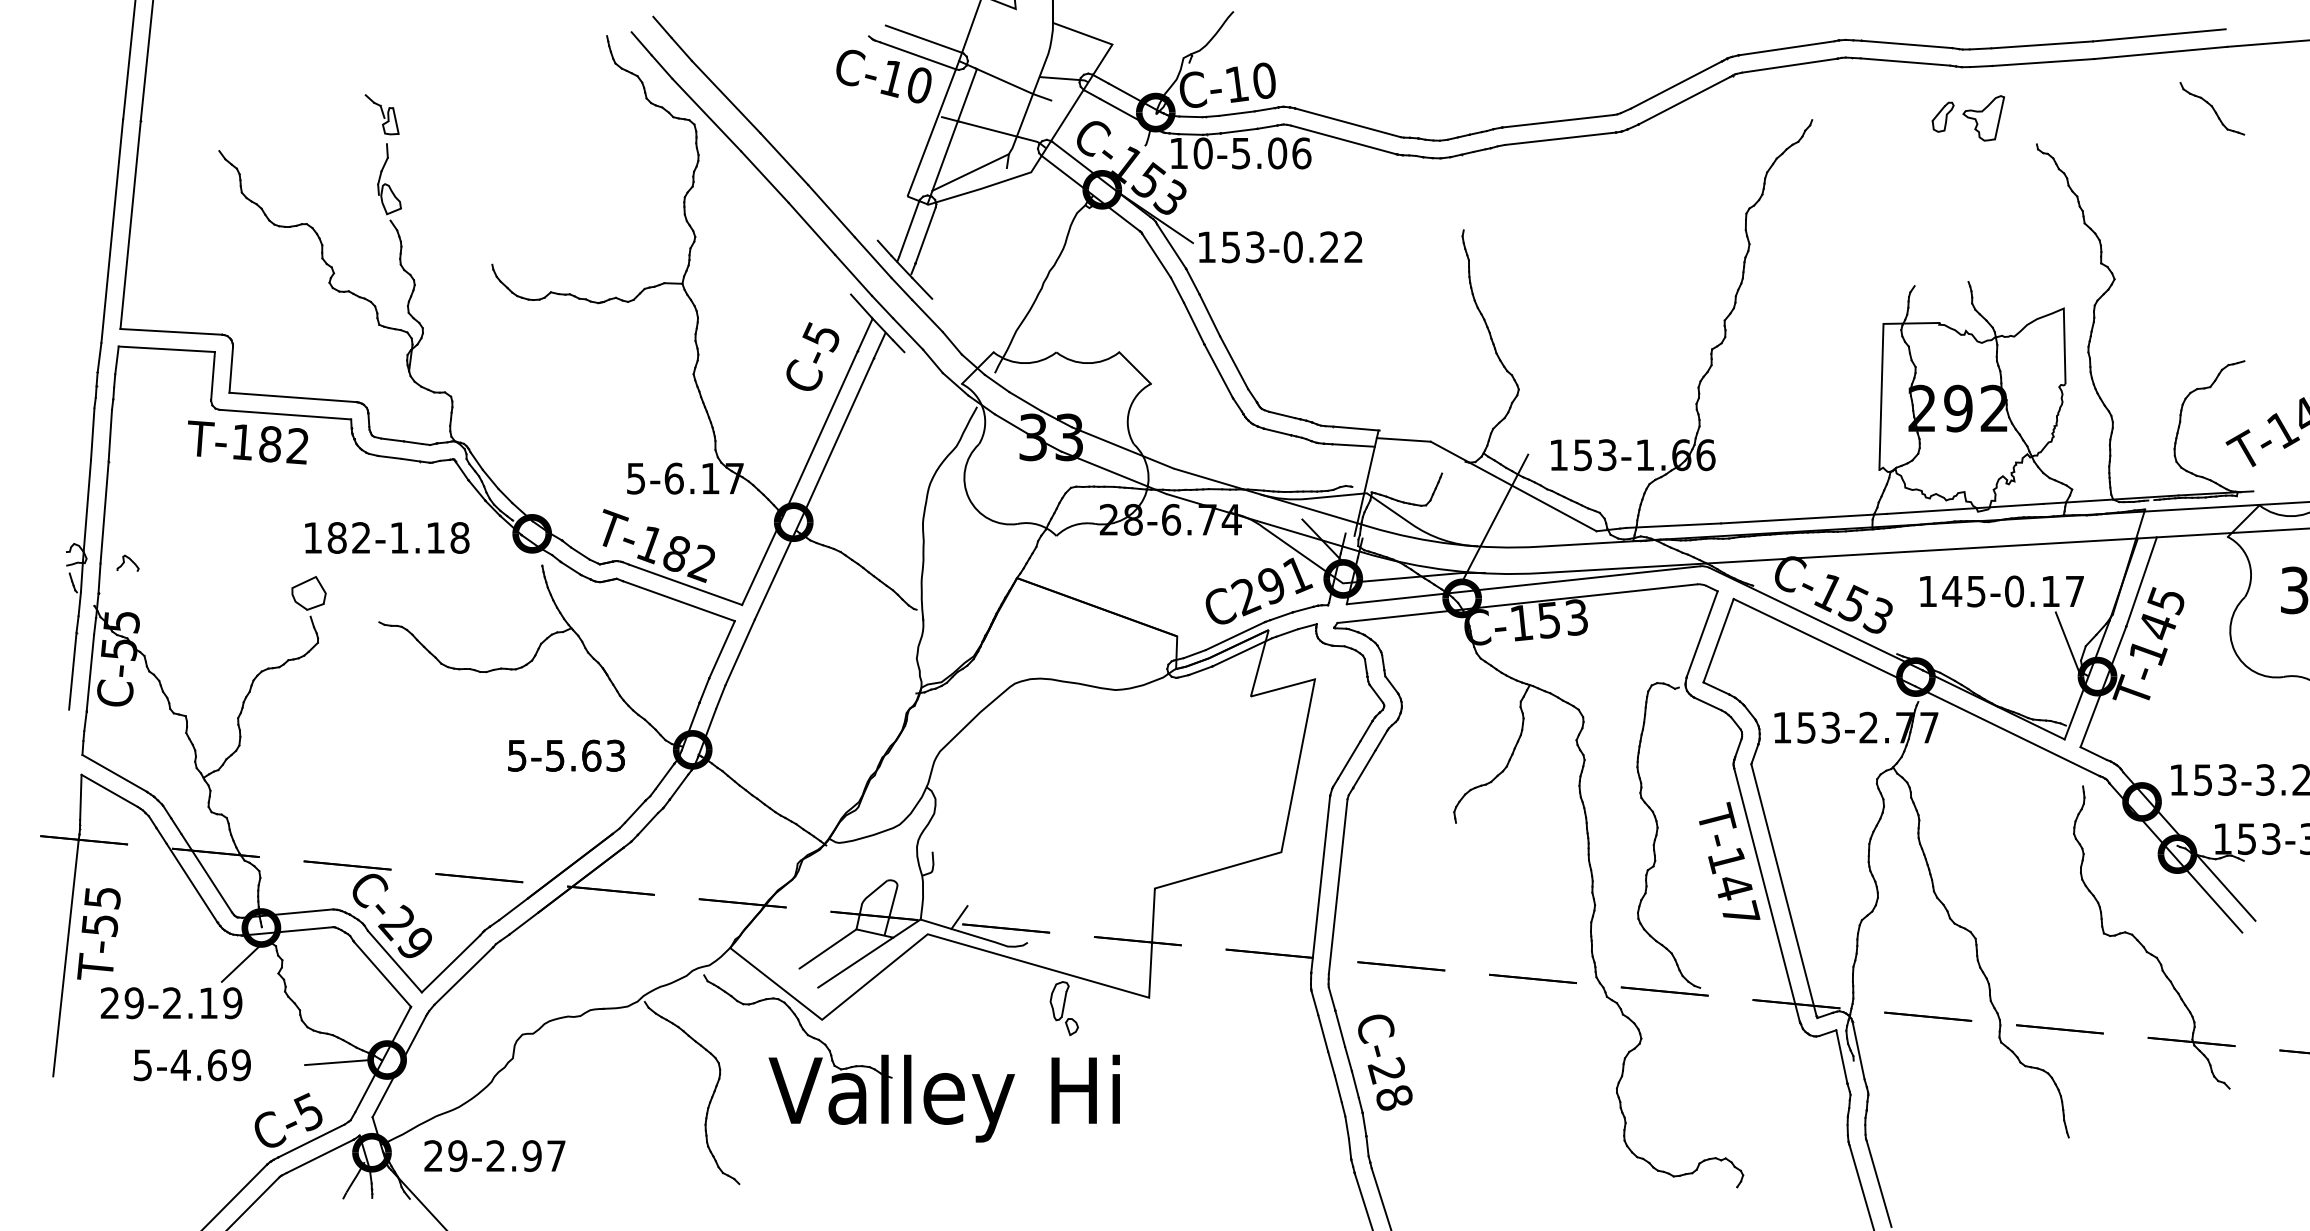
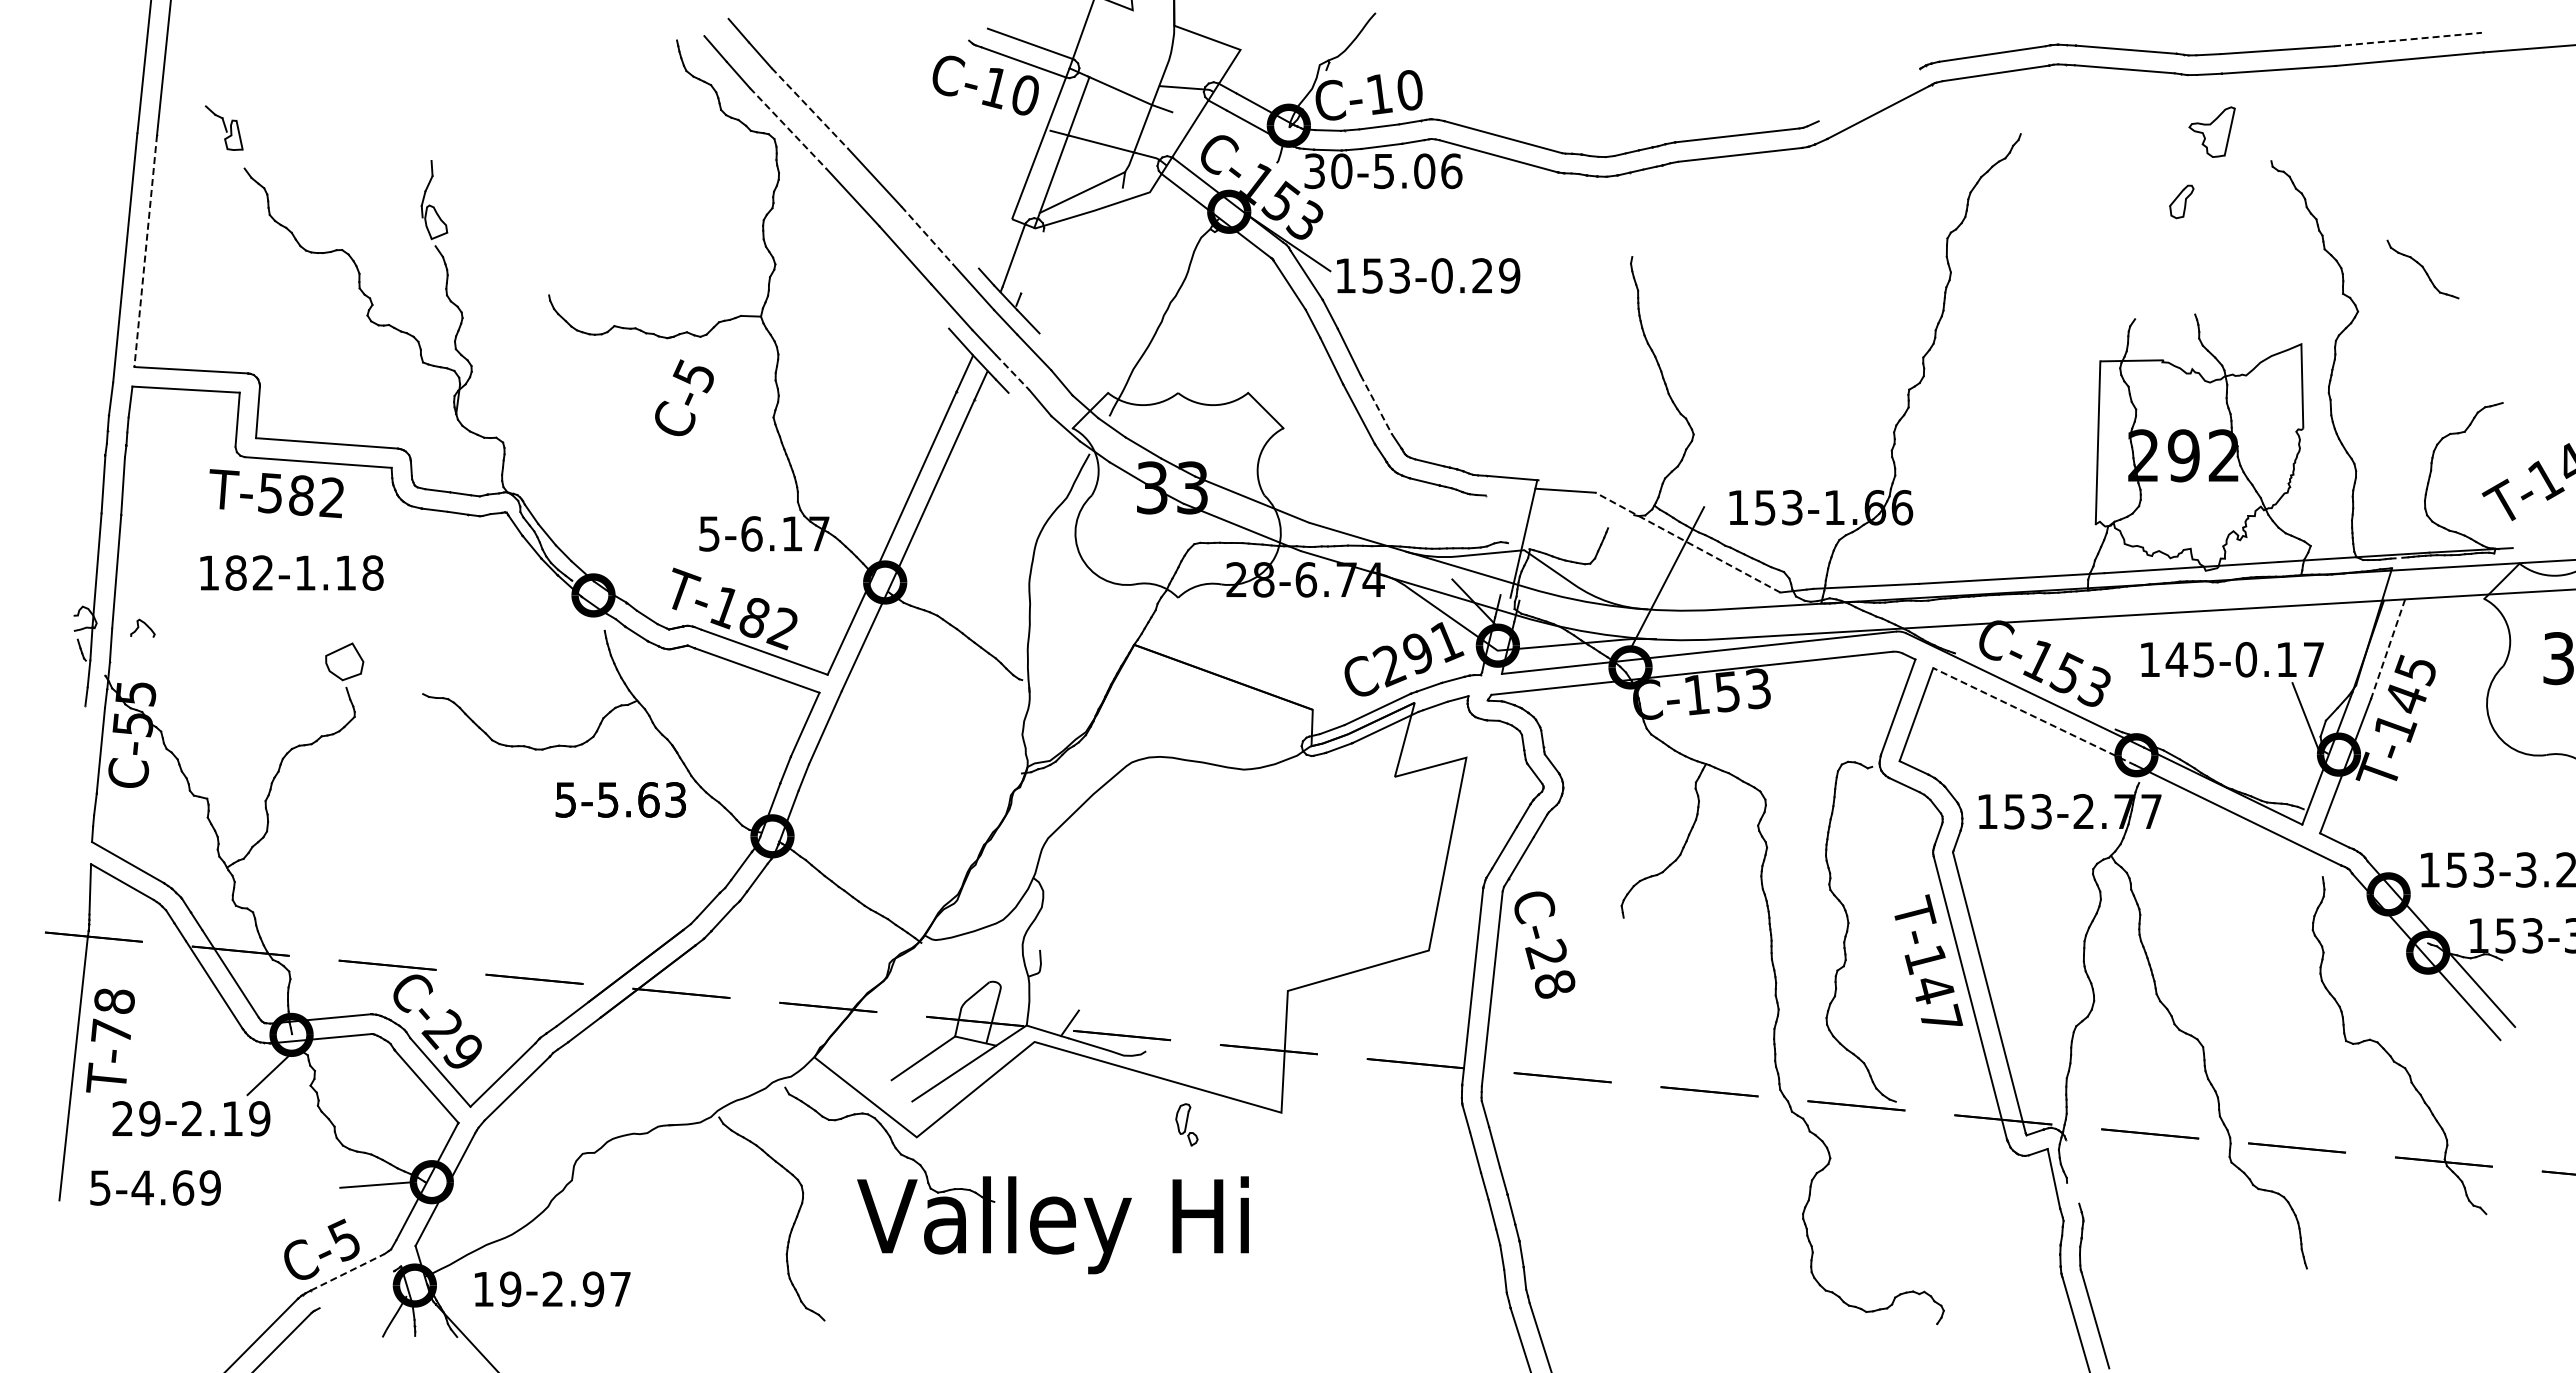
line: (2159, 35) -> (2408, 39), solid -> dashed
line: (1676, 84) -> (1869, 94), removed
line: (725, 97) -> (809, 108), solid -> dashed
part: (2211, 108) -> (2422, 269), moved
part: (381, 114) -> (223, 127), moved
line: (707, 115) -> (788, 128), solid -> dashed
part: (1942, 116) -> (2181, 201), moved
text: (1178, 153) -> (1314, 171), 10-5.06 -> 30-5.06
line: (831, 211) -> (927, 235), solid -> dashed
line: (130, 225) -> (145, 251), solid -> dashed
line: (925, 235) -> (1032, 262), removed
text: (1353, 246) -> (1509, 275), 153-0.22 -> 153-0.29
line: (908, 333) -> (1013, 372), solid -> dashed
text: (812, 356) -> (684, 397), moved
line: (1234, 363) -> (1376, 405), solid -> dashed
text: (241, 442) -> (269, 493), T-182 -> T-582
line: (1353, 445) -> (1509, 496), removed
line: (1513, 486) -> (1687, 542), solid -> dashed
text: (386, 537) -> (291, 572), moved
line: (2141, 582) -> (2388, 649), solid -> dashed
line: (1823, 642) -> (2033, 716), solid -> dashed
line: (73, 671) -> (81, 748), removed
text: (566, 755) -> (620, 799), moved
text: (100, 911) -> (112, 1016), T-55 -> T-78
part: (1063, 1008) -> (1186, 1124), size x0.7
line: (1858, 1050) -> (2072, 1171), removed
text: (1385, 1062) -> (1544, 944), moved
text: (192, 1064) -> (155, 1187), moved
line: (312, 1141) -> (348, 1272), solid -> dashed
text: (433, 1155) -> (483, 1288), 29-2.97 -> 19-2.97
line: (319, 1156) -> (356, 1289), removed

